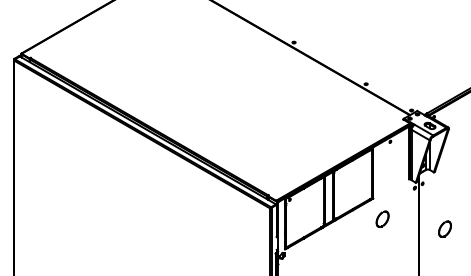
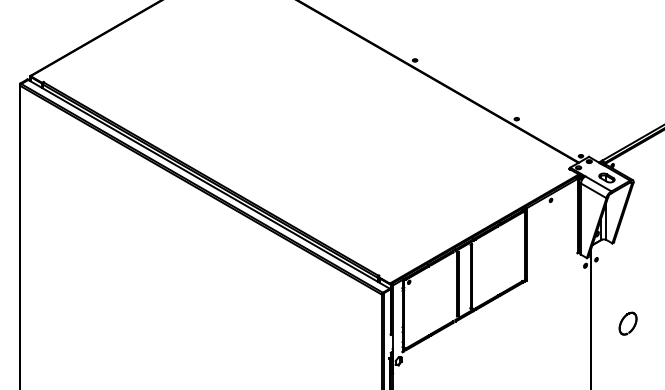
part: (382, 219) -> (539, 309), removed

